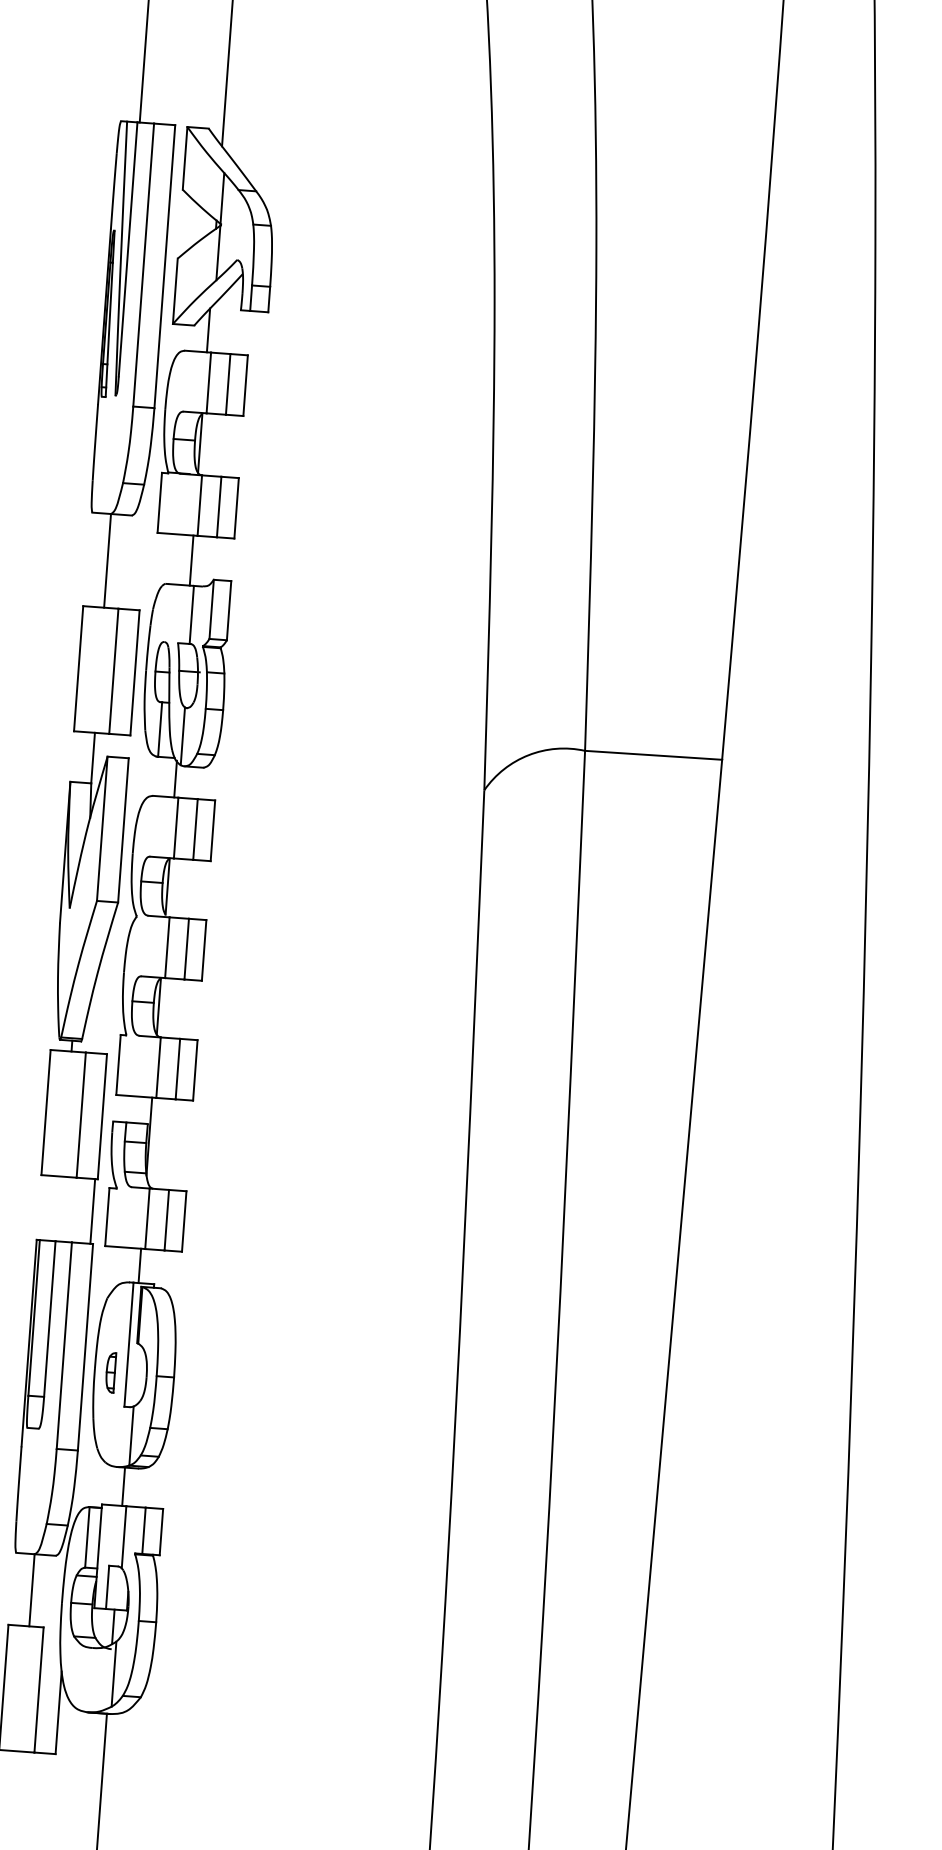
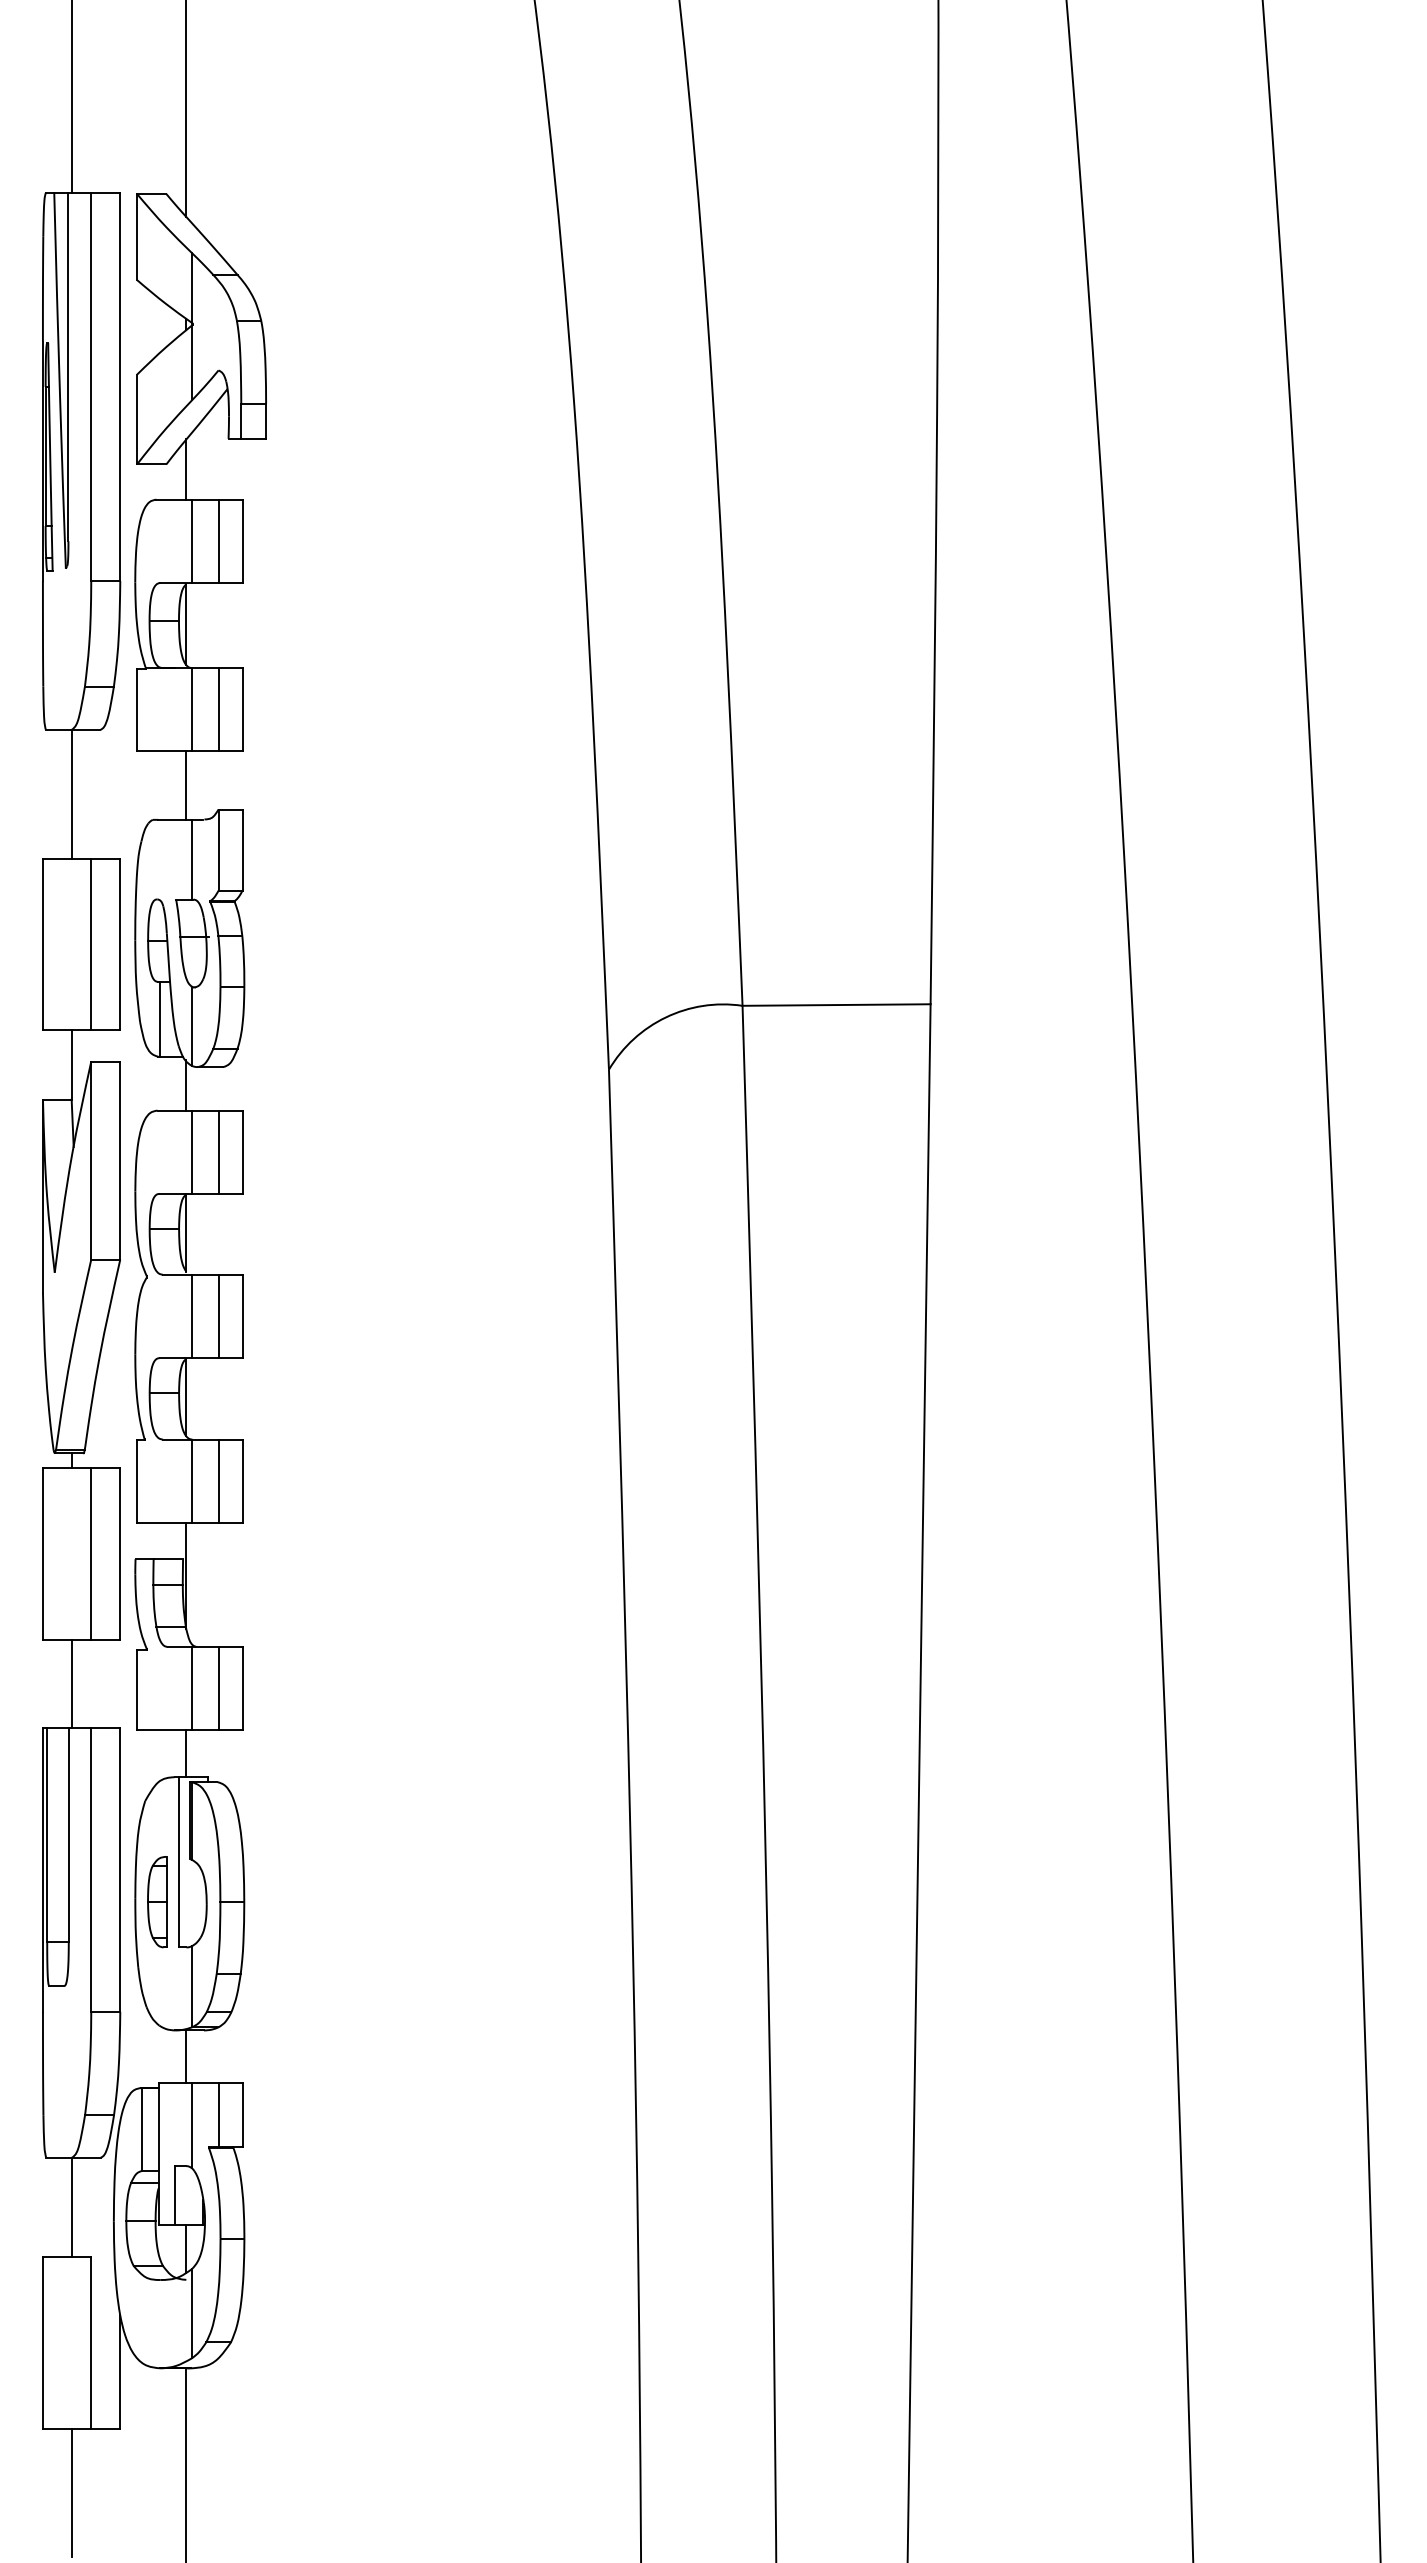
line: (92, 1211) -> (71, 1683), moved
part: (110, 1372) -> (157, 1902), size x1.67
line: (16, 1798) -> (71, 2492), added

